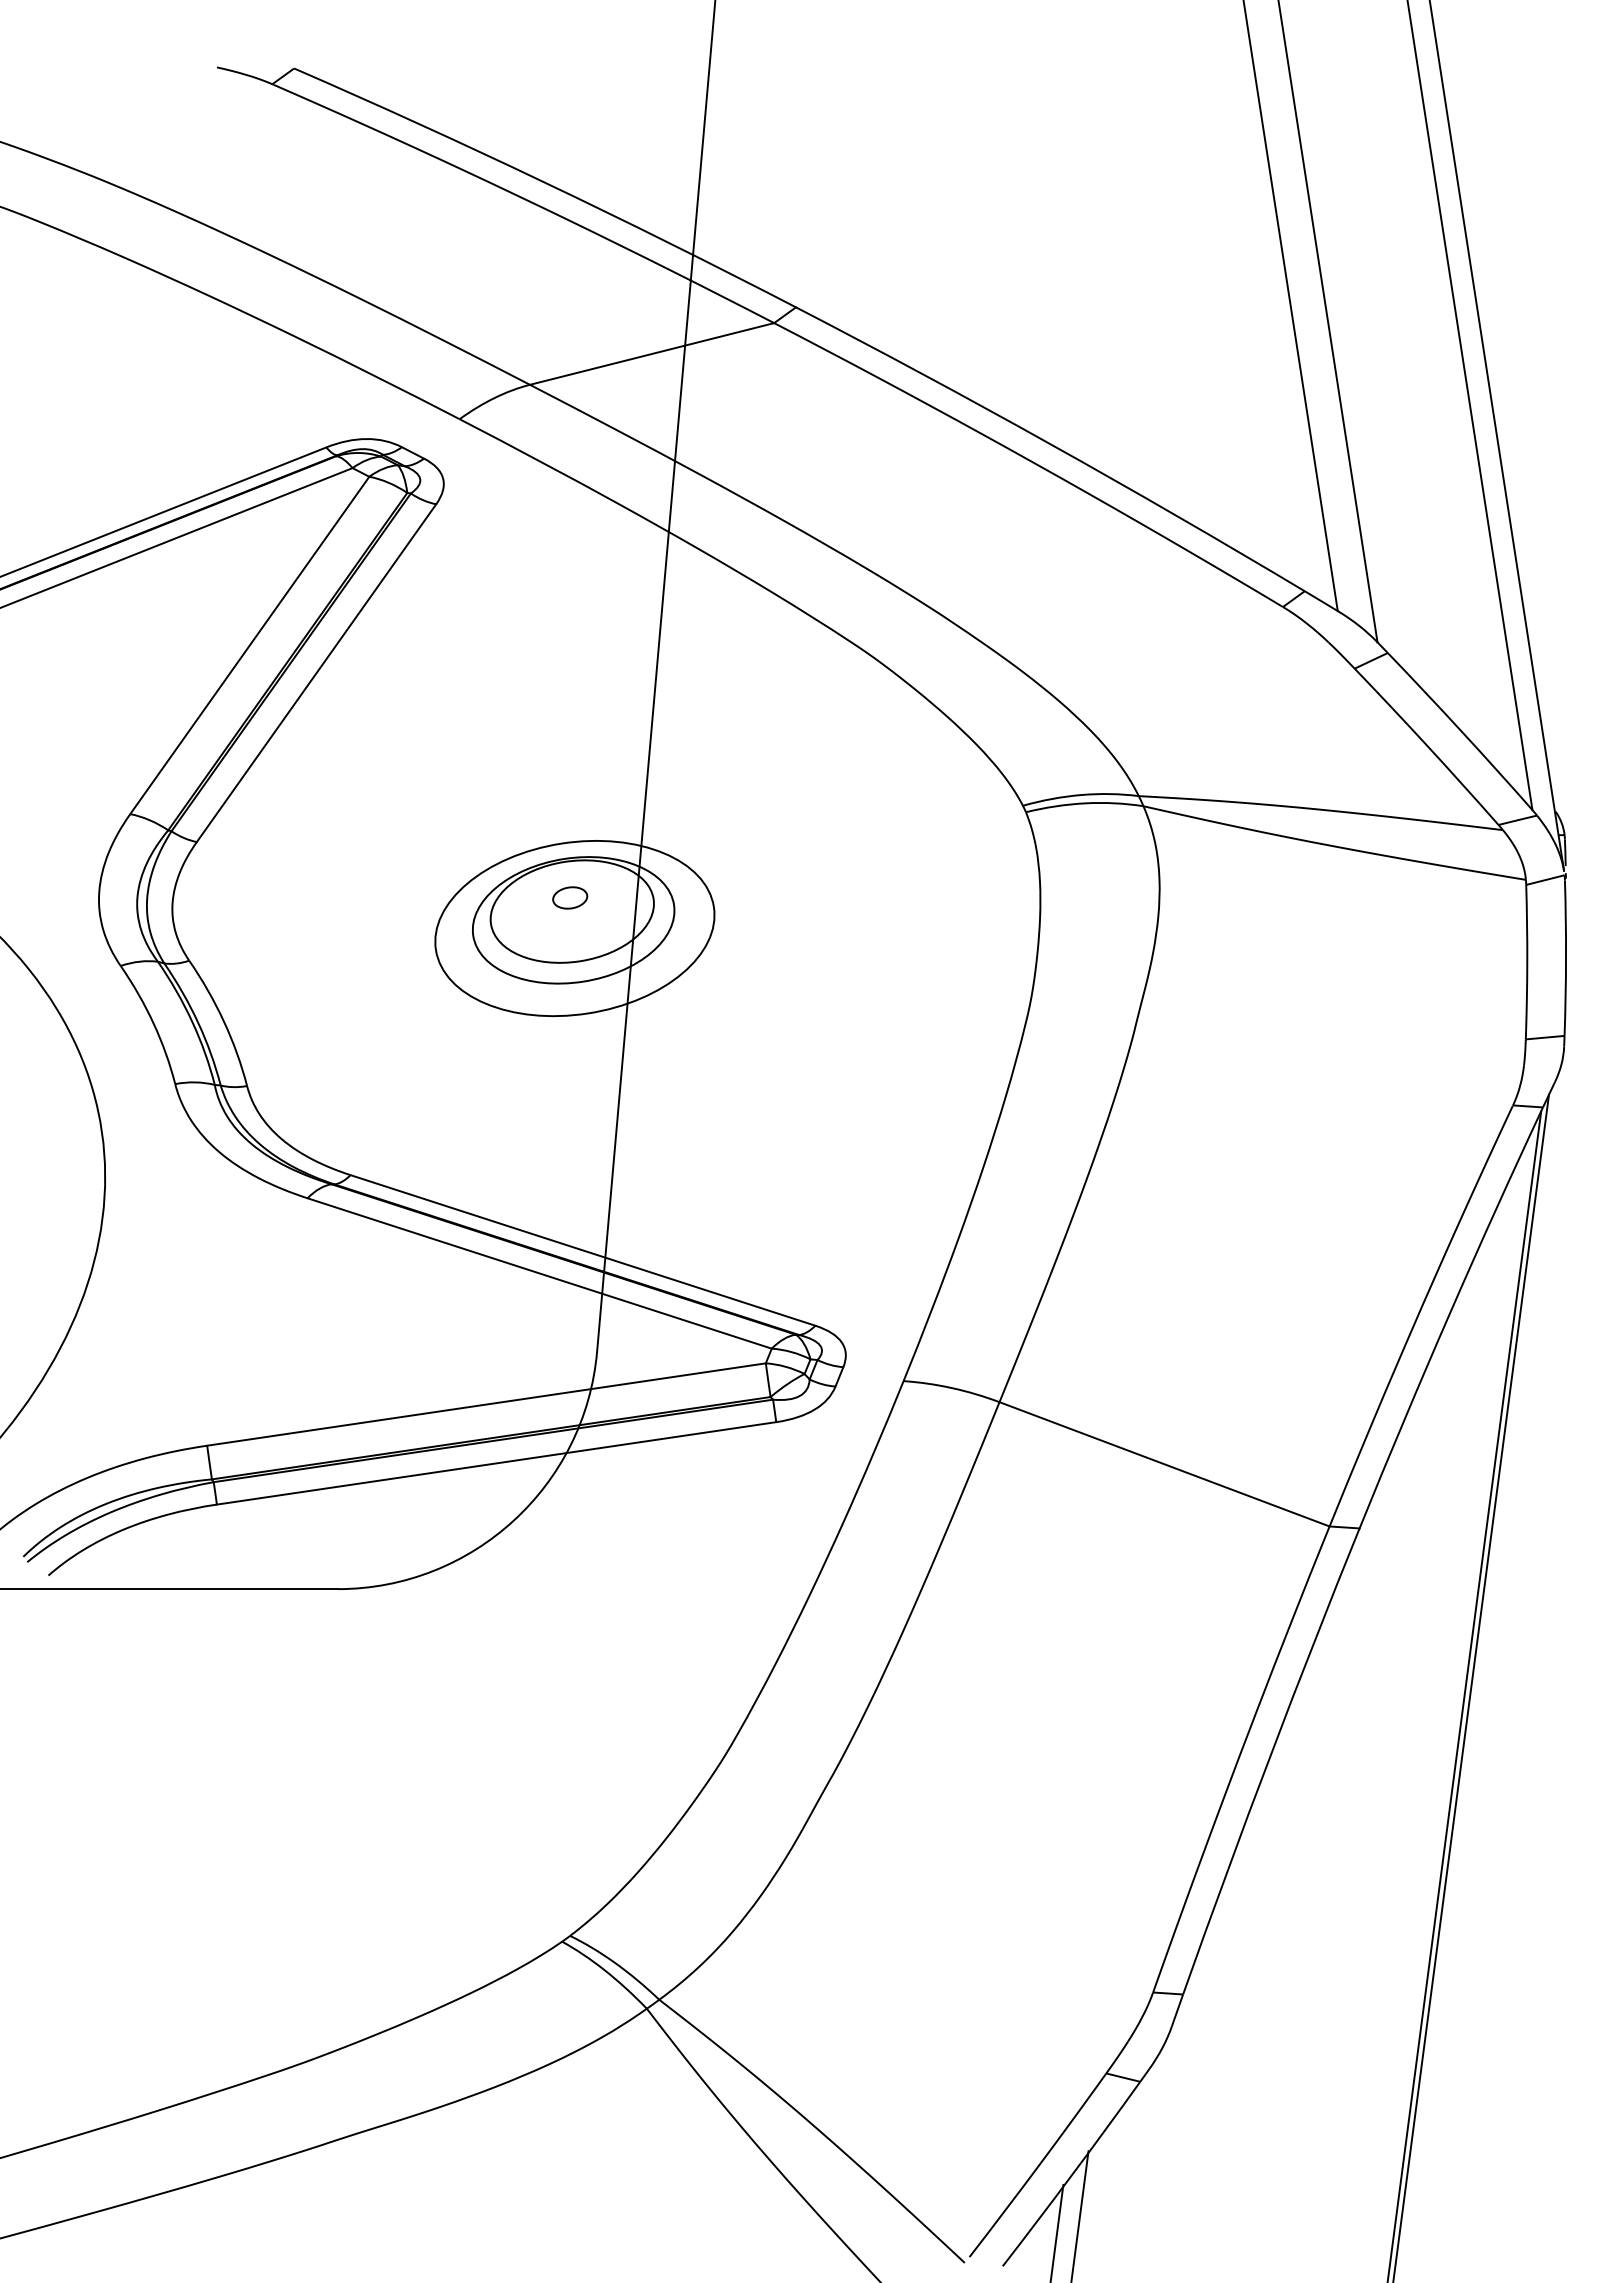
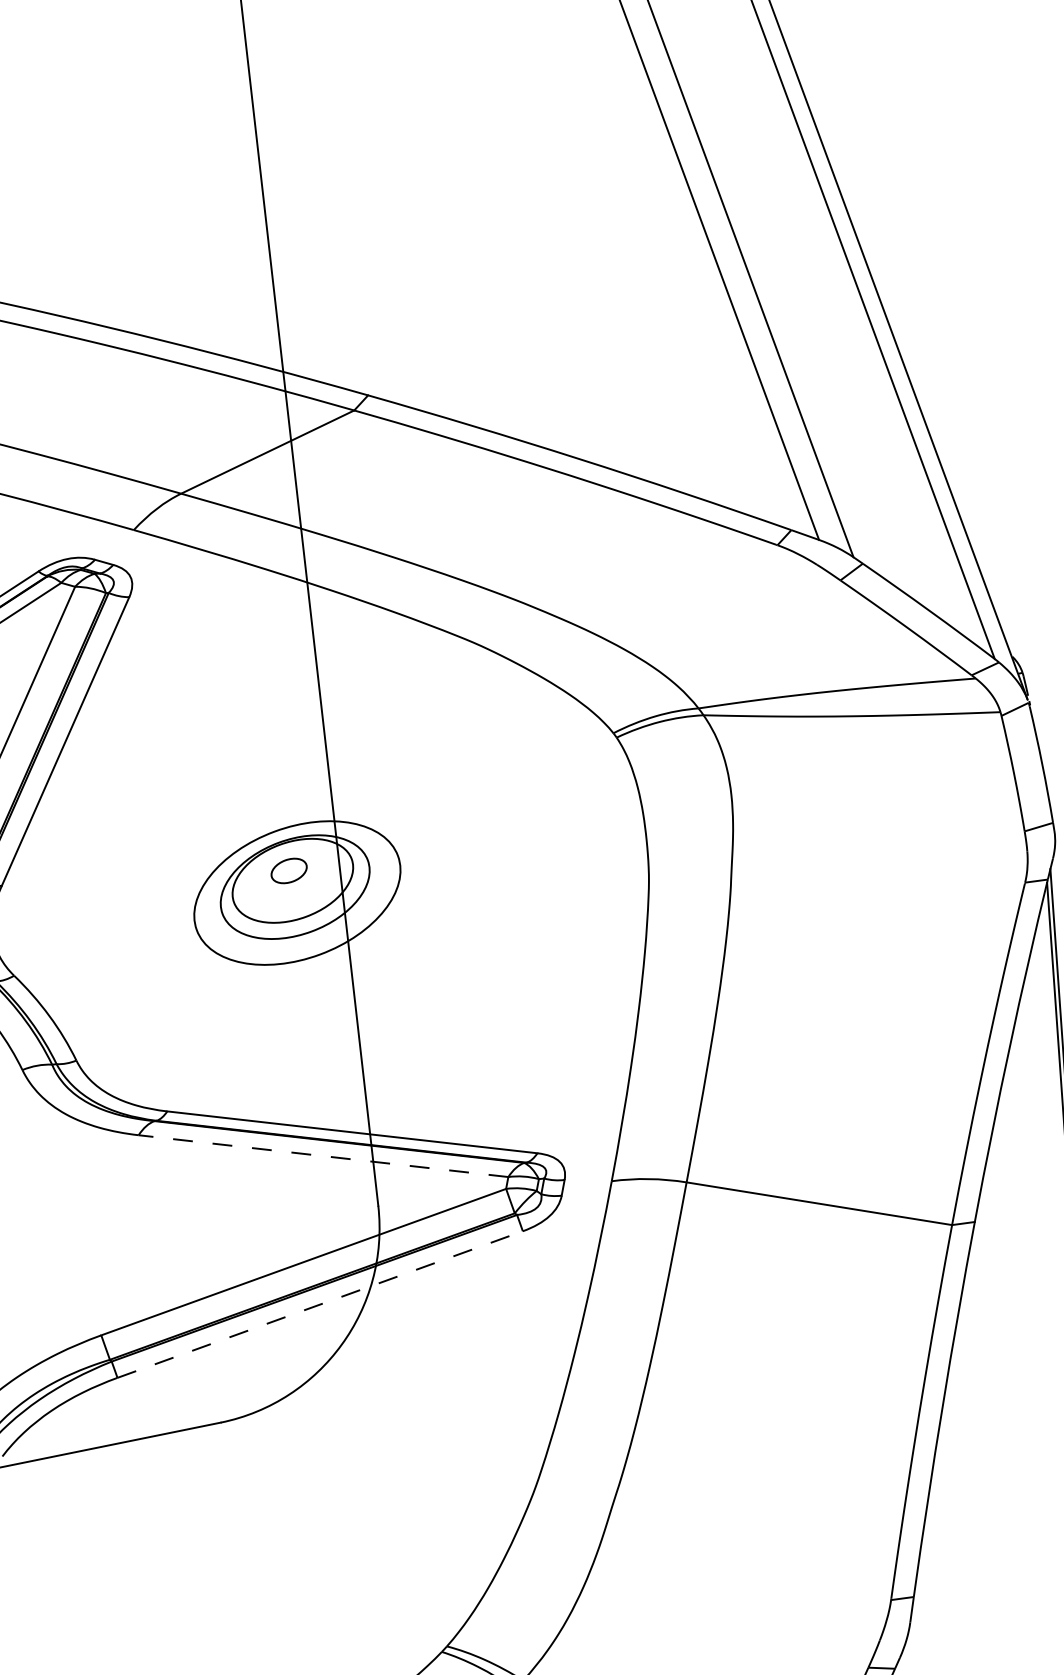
part: (570, 897) -> (289, 870), size x1.4
line: (539, 1273) -> (323, 1156), solid -> dashed
line: (496, 1463) -> (320, 1304), solid -> dashed

